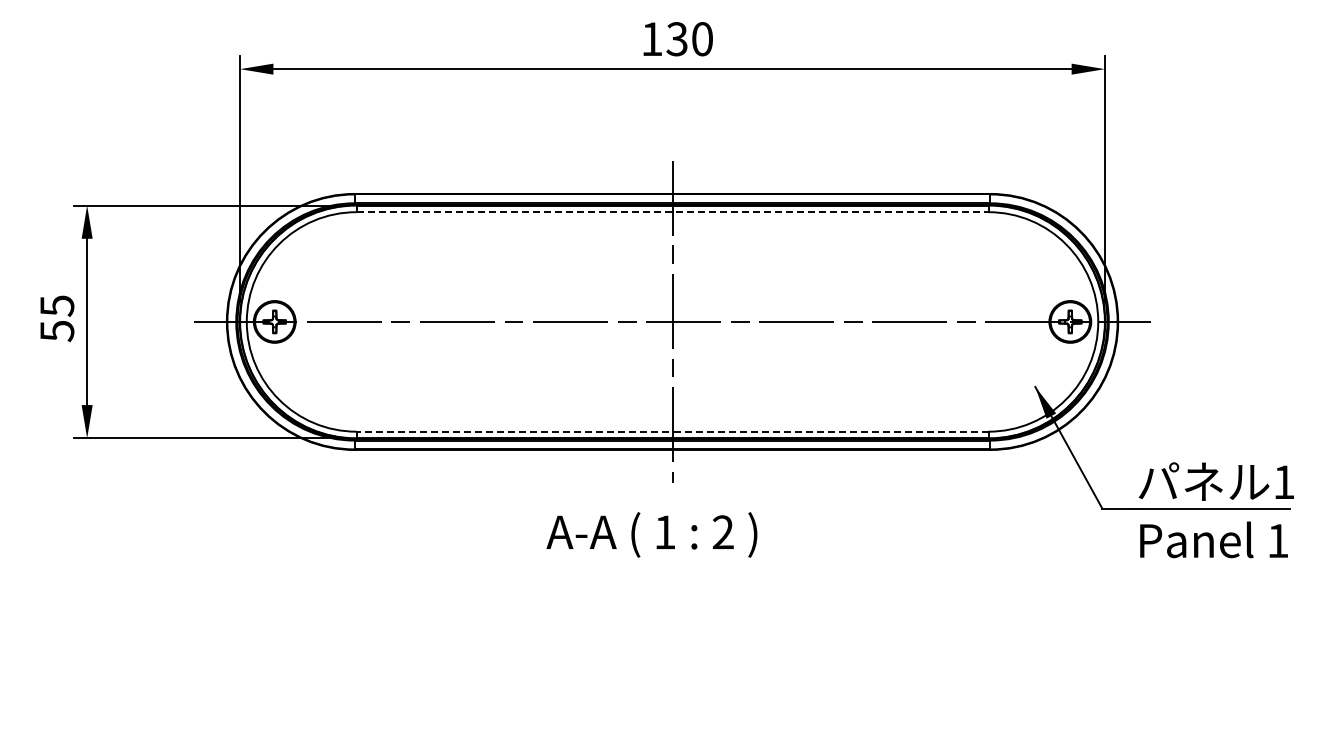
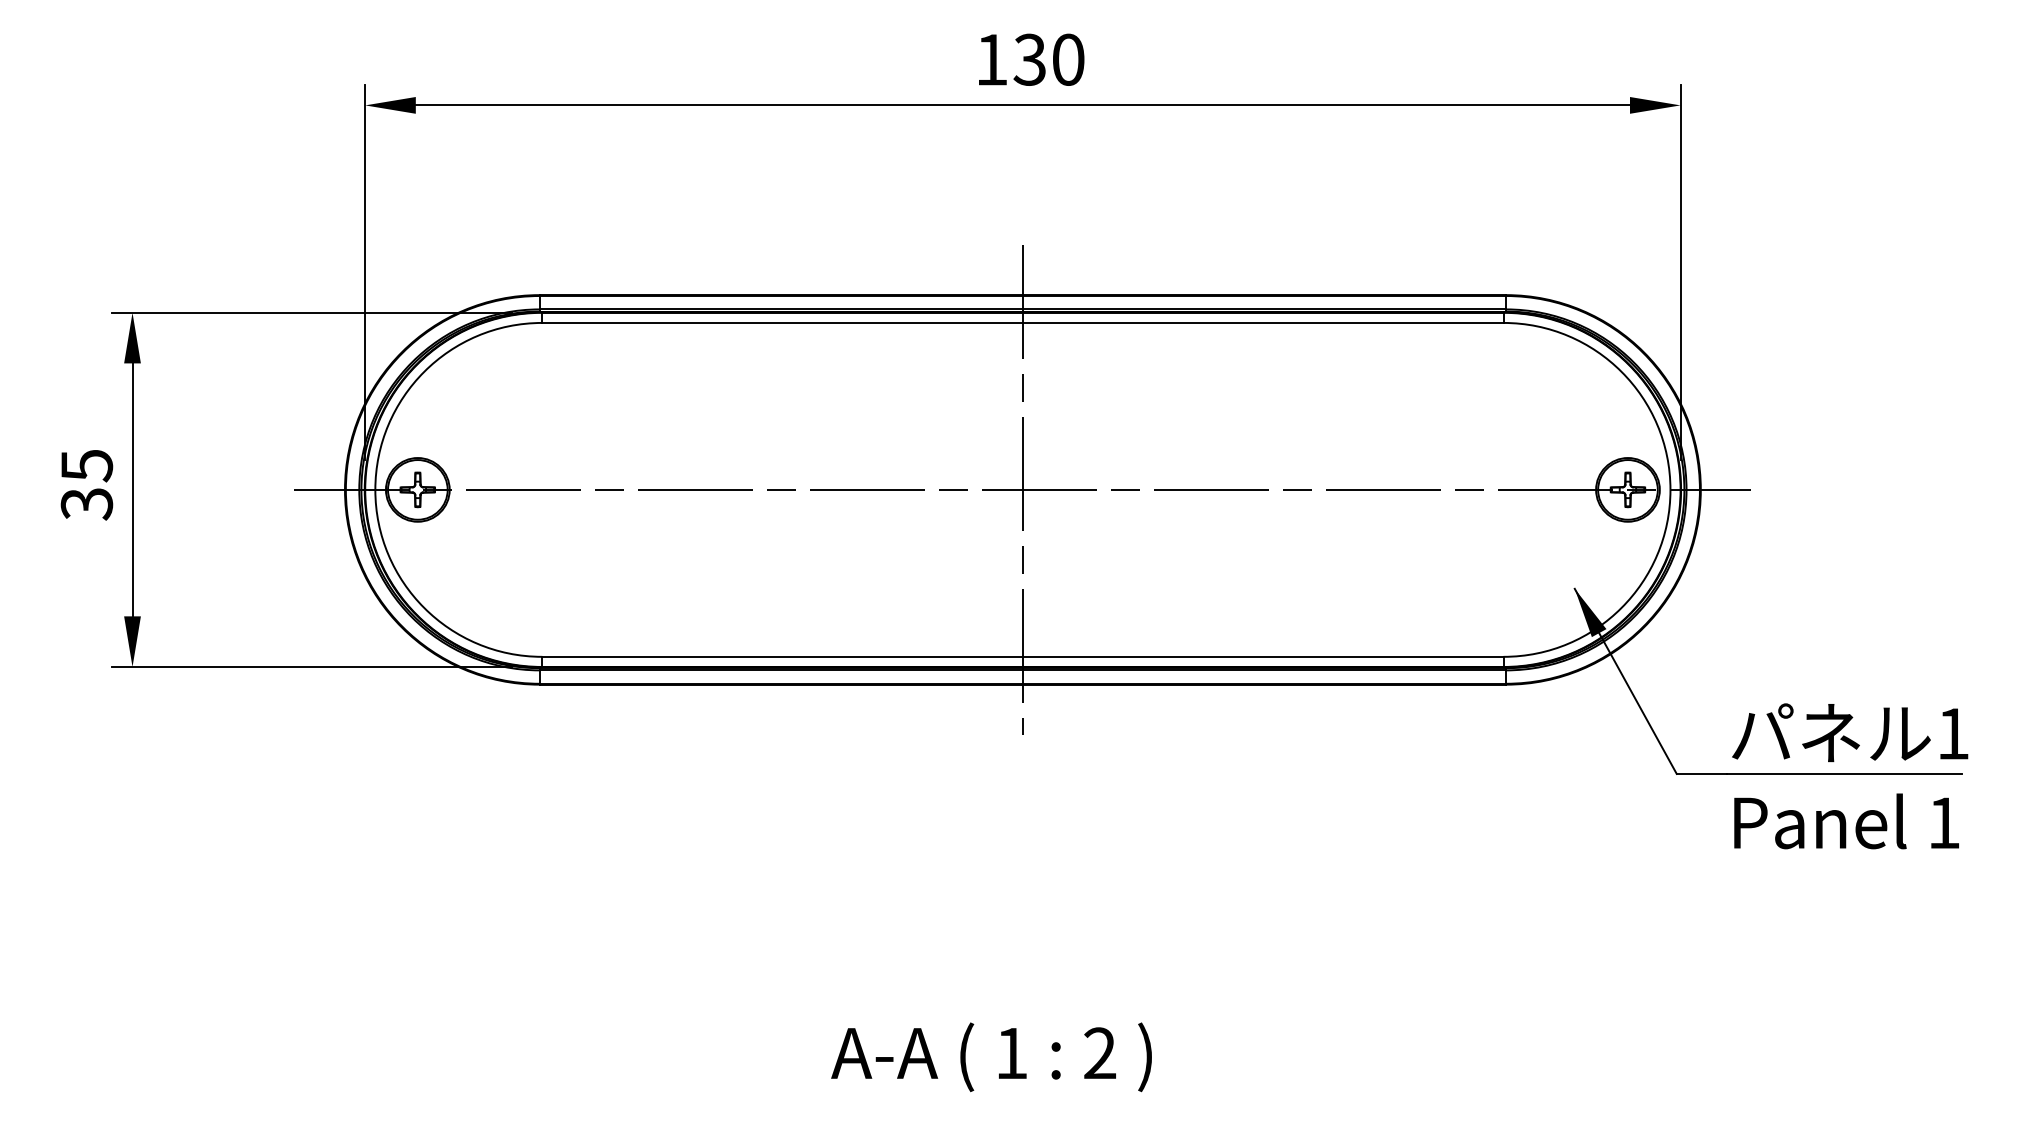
line: (672, 212) -> (1022, 323), dashed -> solid
text: (57, 331) -> (87, 504), 55 -> 35
line: (672, 431) -> (1022, 656), dashed -> solid
text: (651, 534) -> (990, 1056), moved

